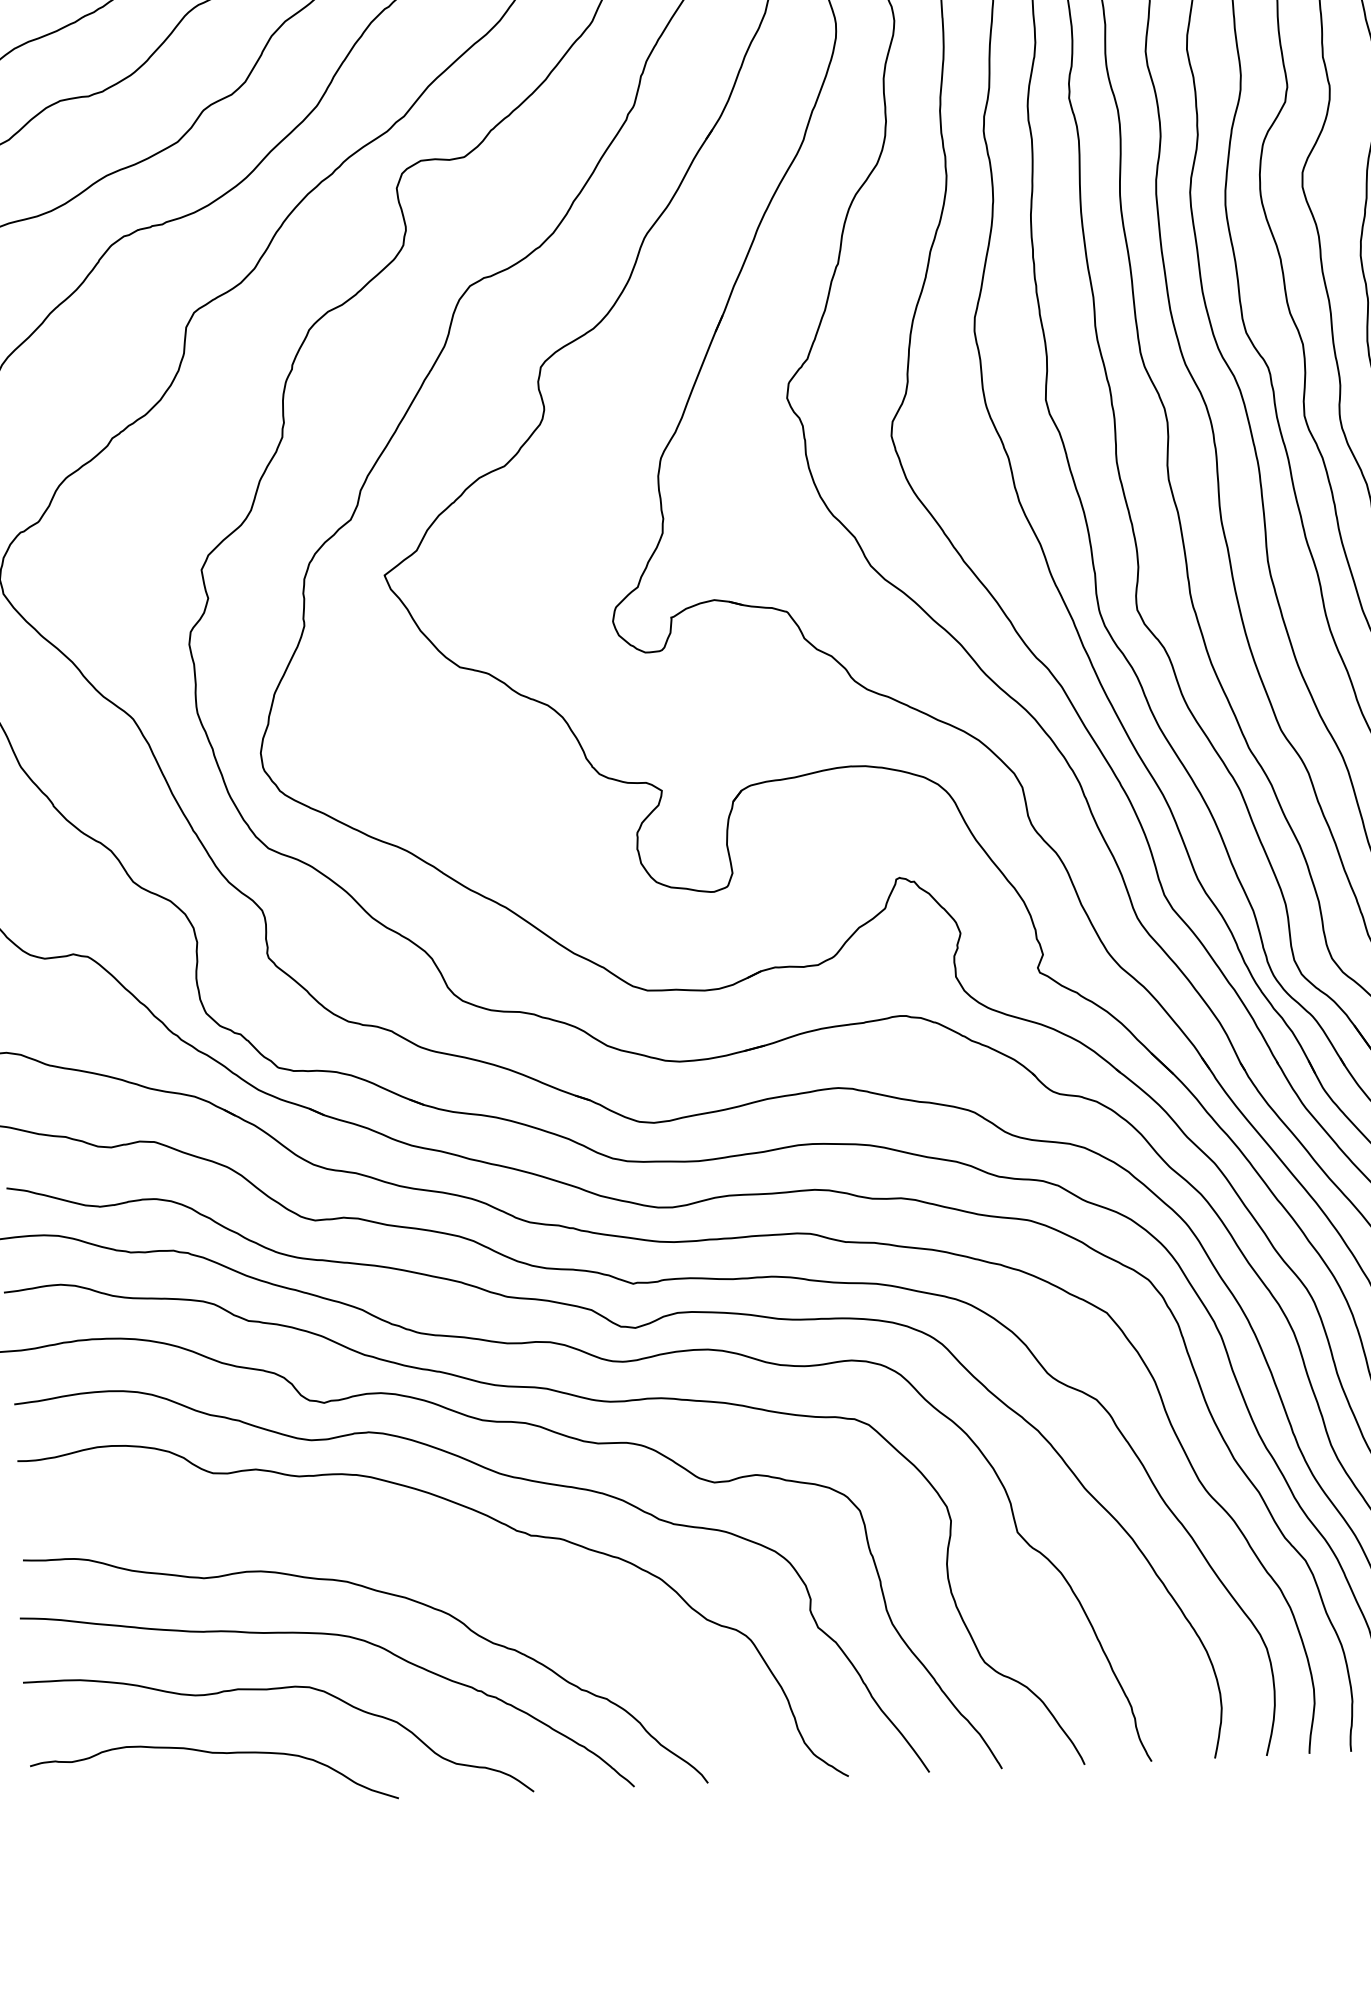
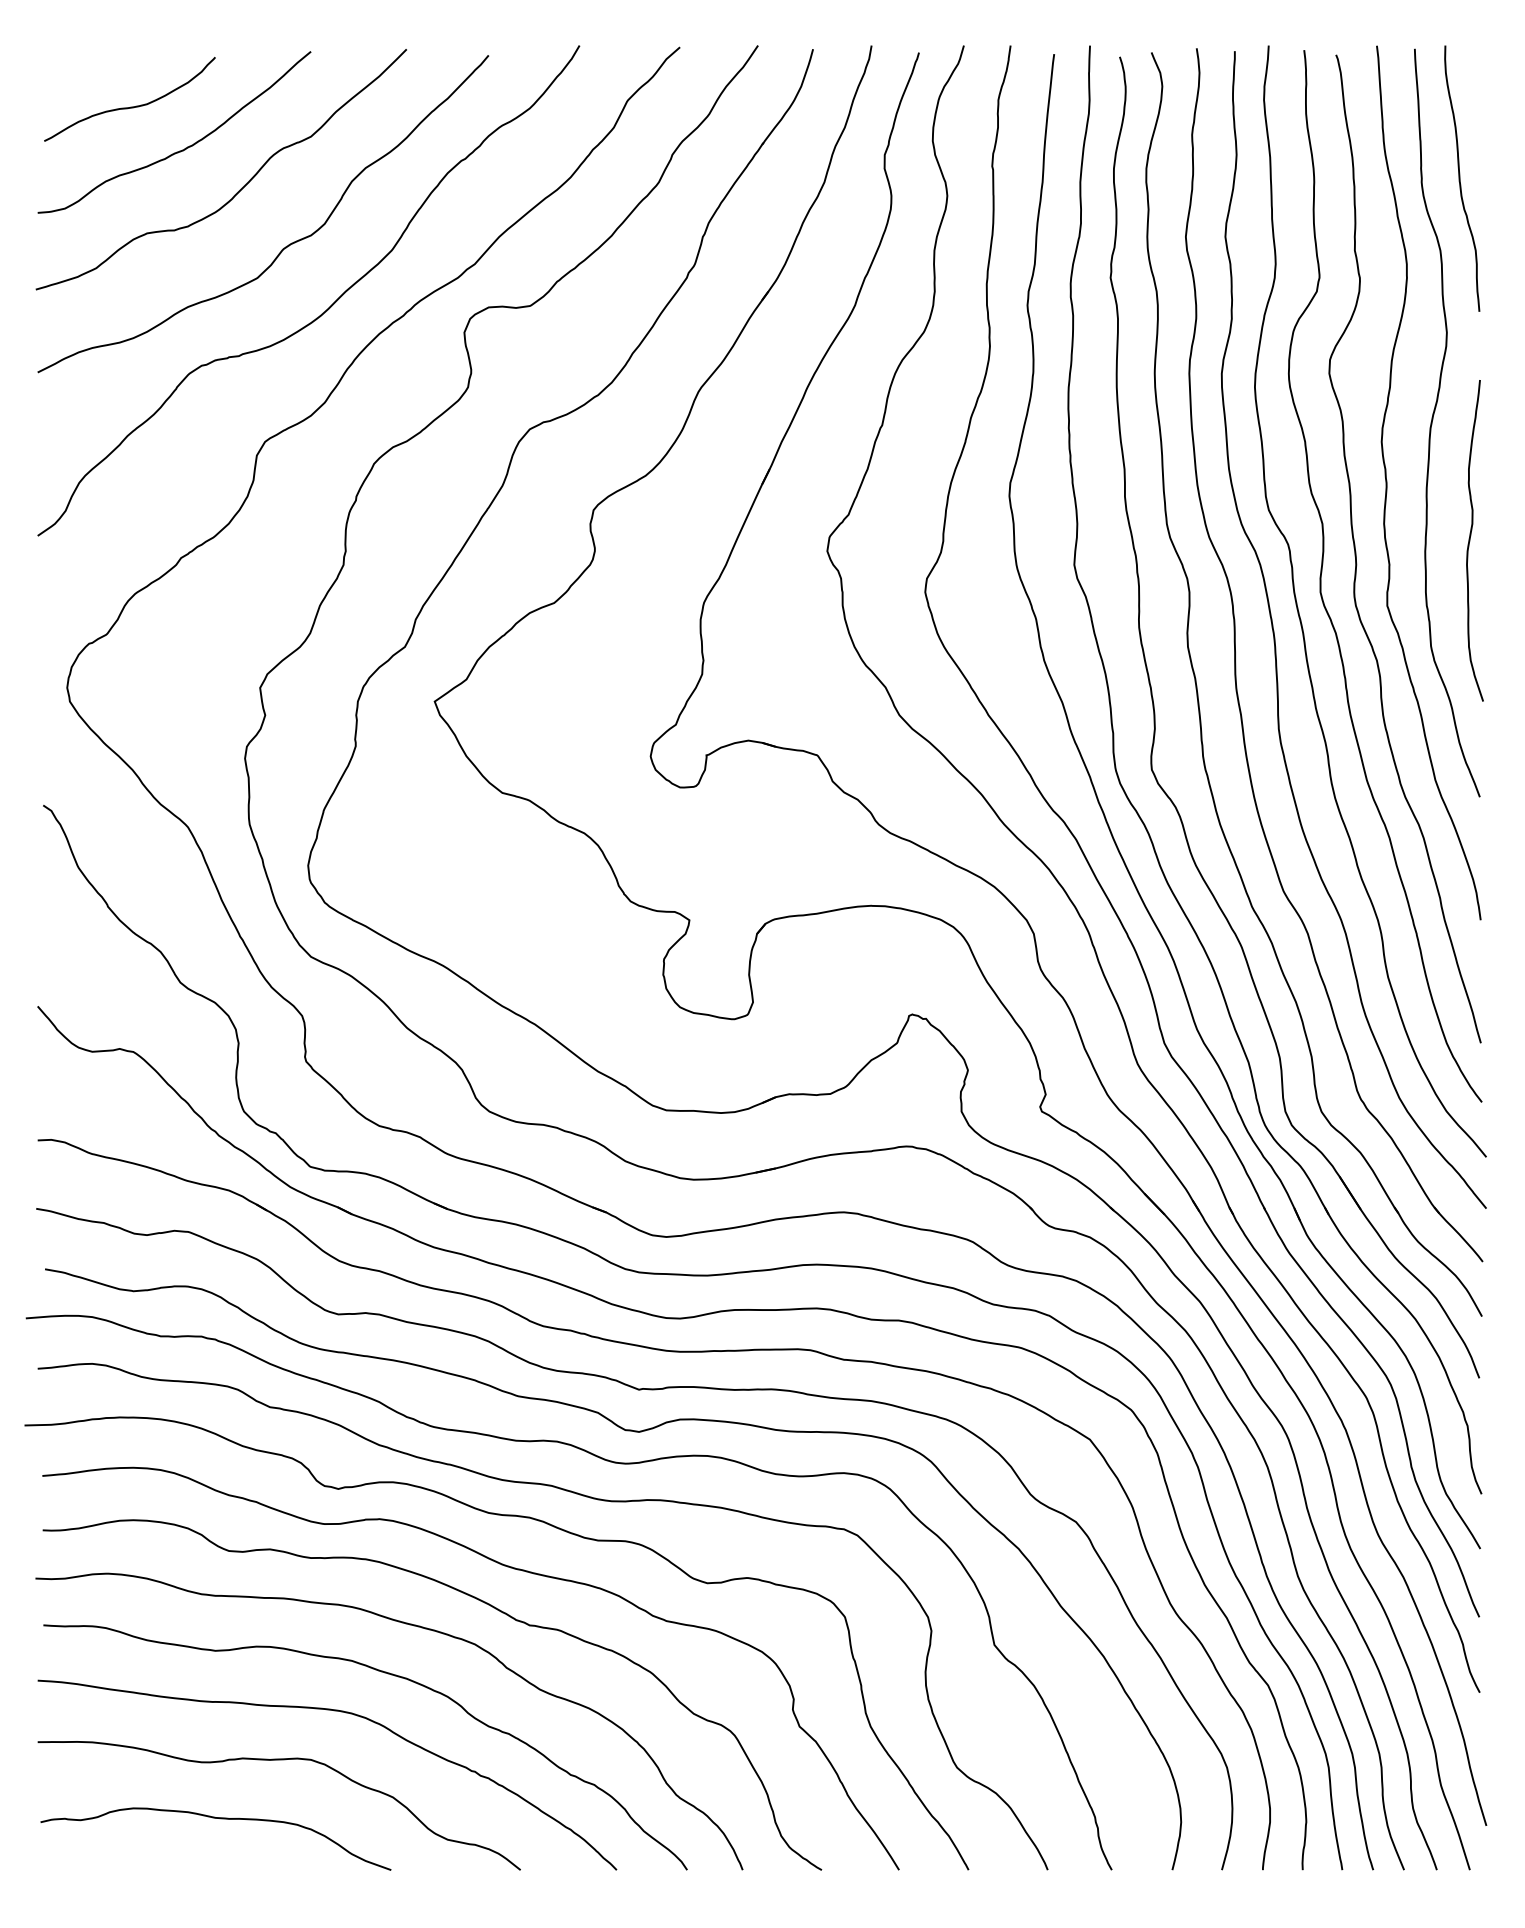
curve: (409, 1542) -> (413, 1626), added

